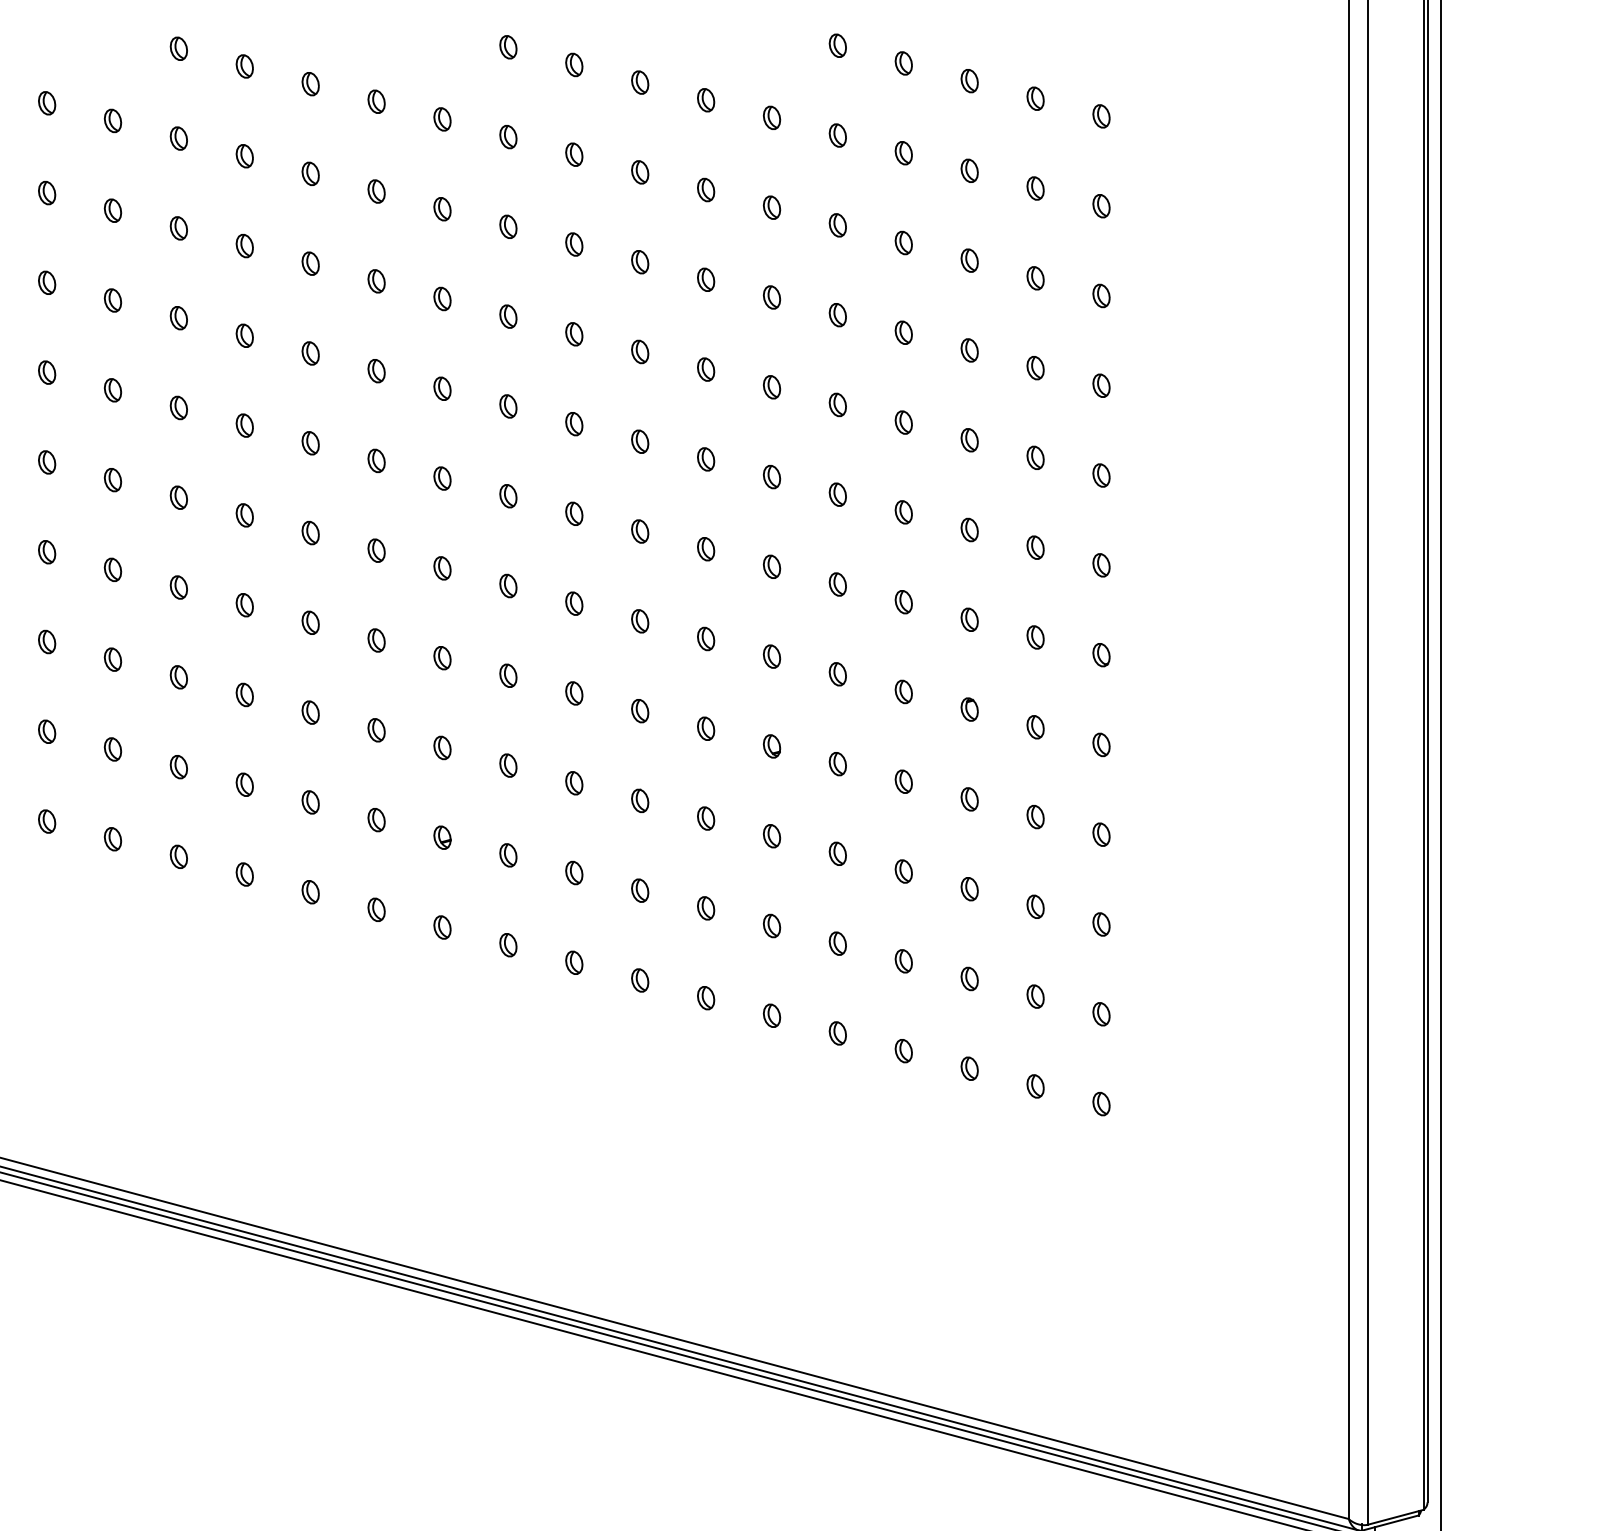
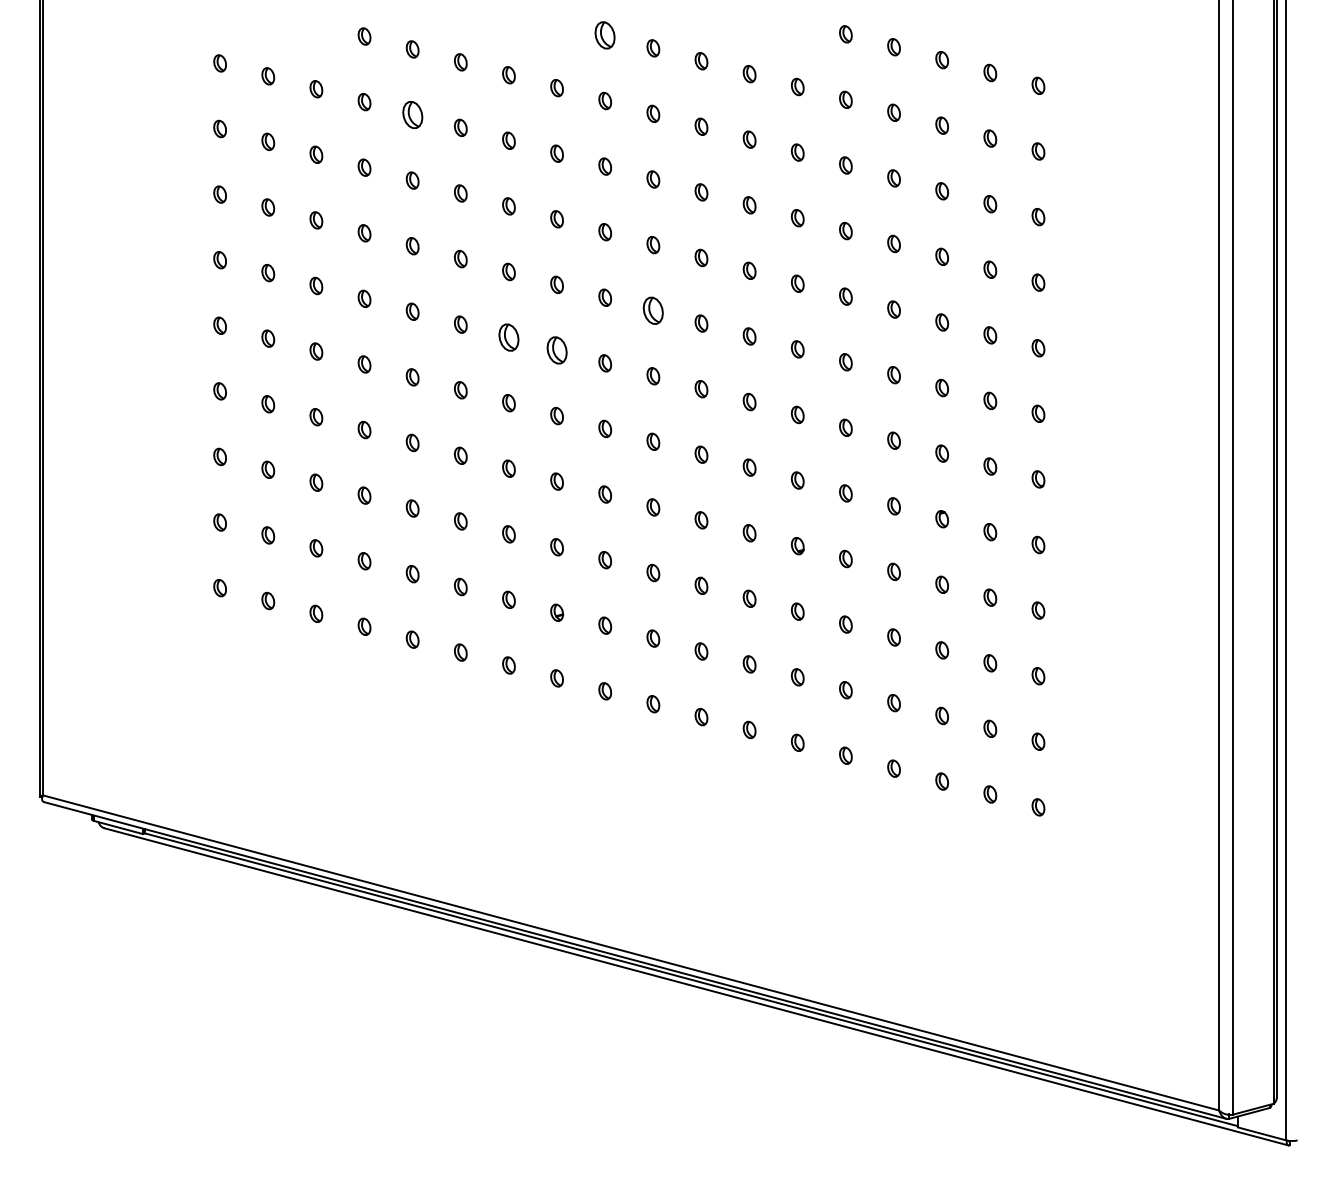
part: (508, 47) -> (605, 35), size x1.6
part: (244, 155) -> (412, 114), size x1.6
part: (574, 423) -> (653, 310), size x1.6
part: (375, 460) -> (508, 337), size x1.6
part: (441, 478) -> (556, 350), size x1.6

